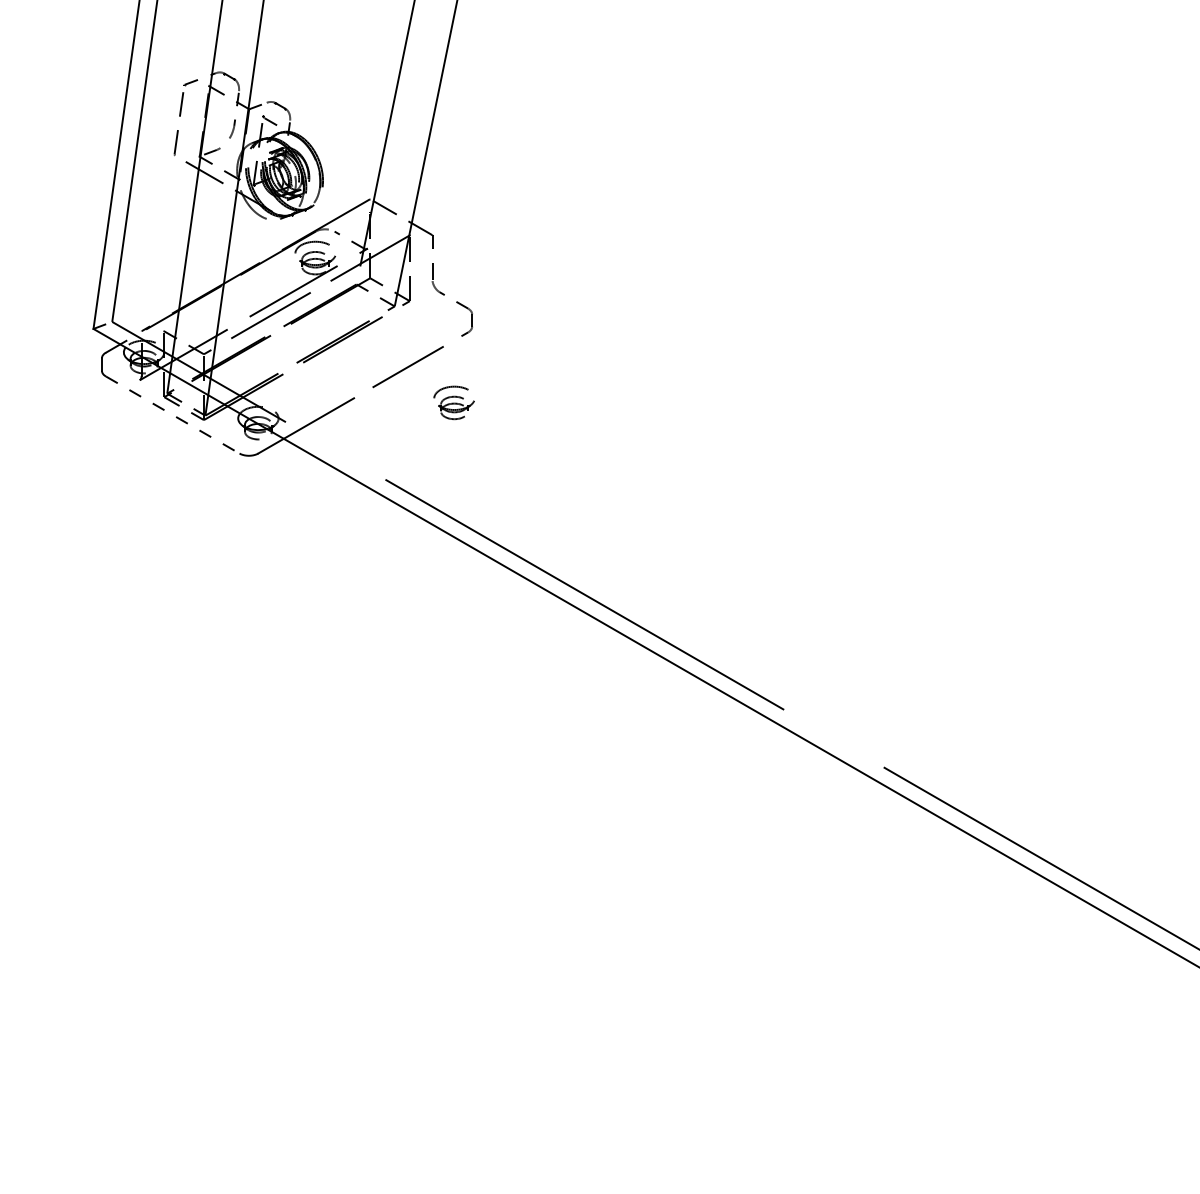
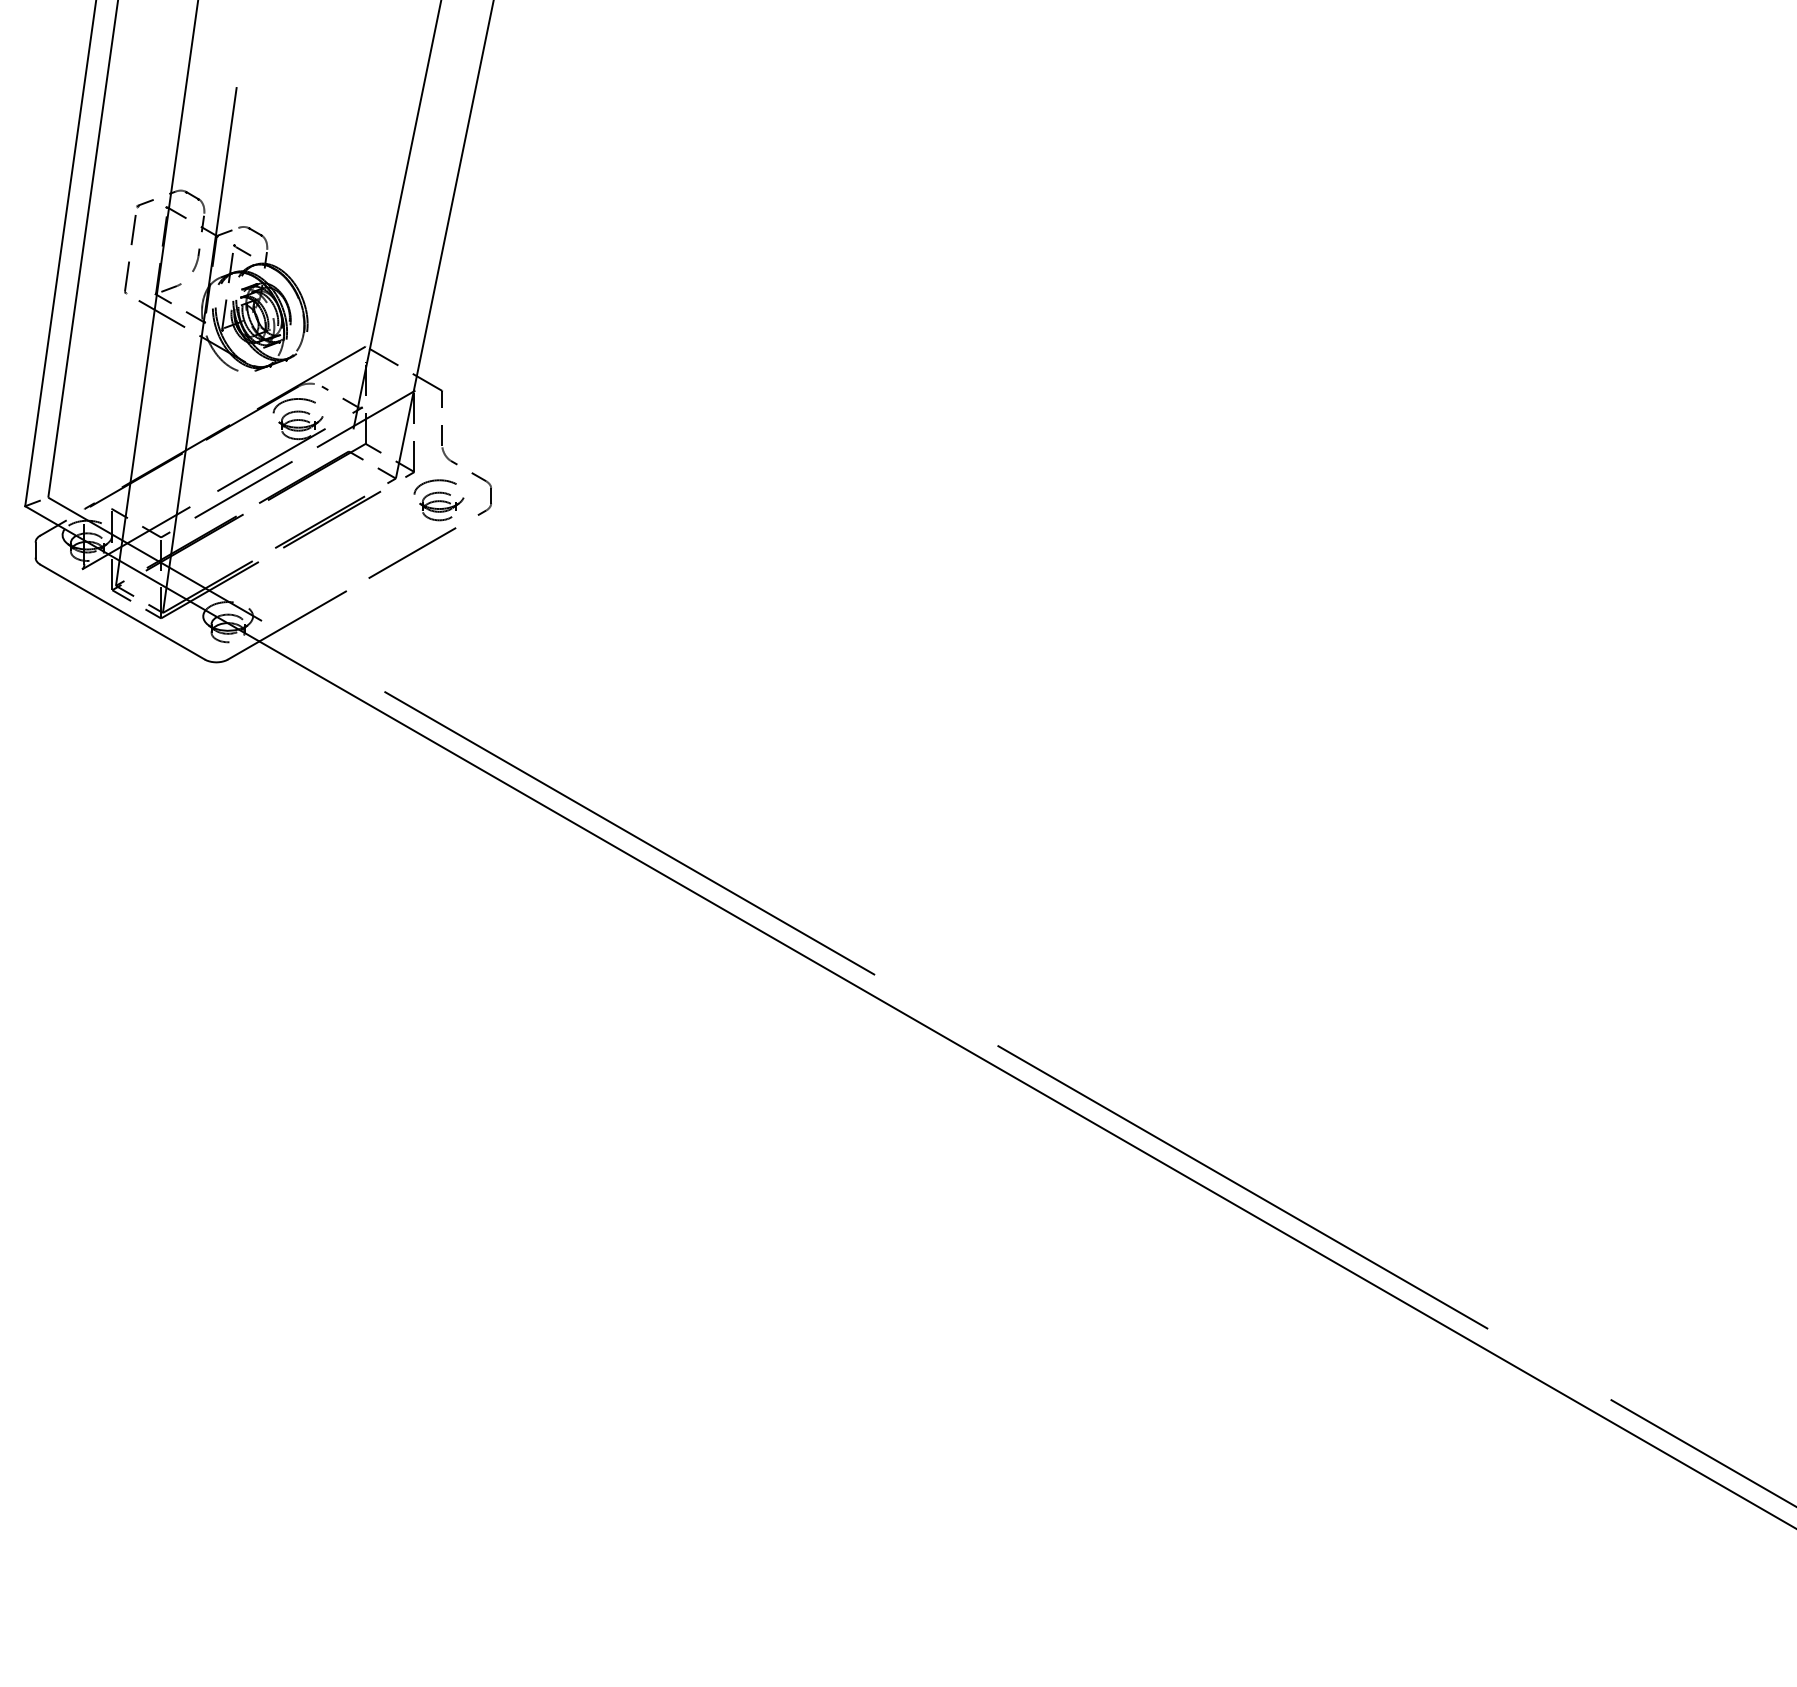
part: (453, 403) -> (438, 500), moved
line: (172, 415) -> (122, 612), dashed -> solid

